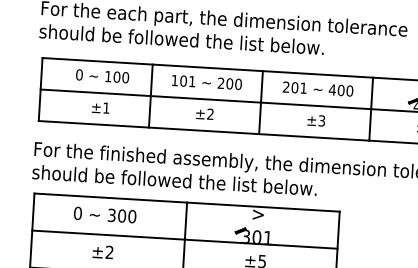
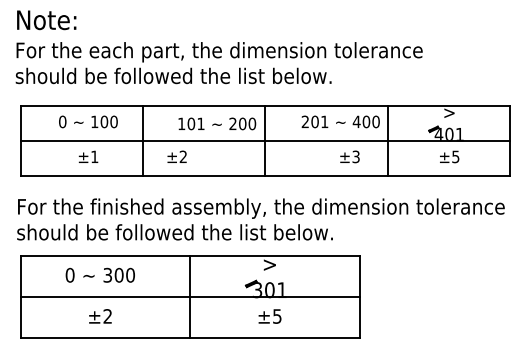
text: (207, 82) -> (217, 123), moved
text: (317, 88) -> (340, 121), moved
text: (204, 113) -> (176, 156), moved
text: (316, 120) -> (349, 156), moved

